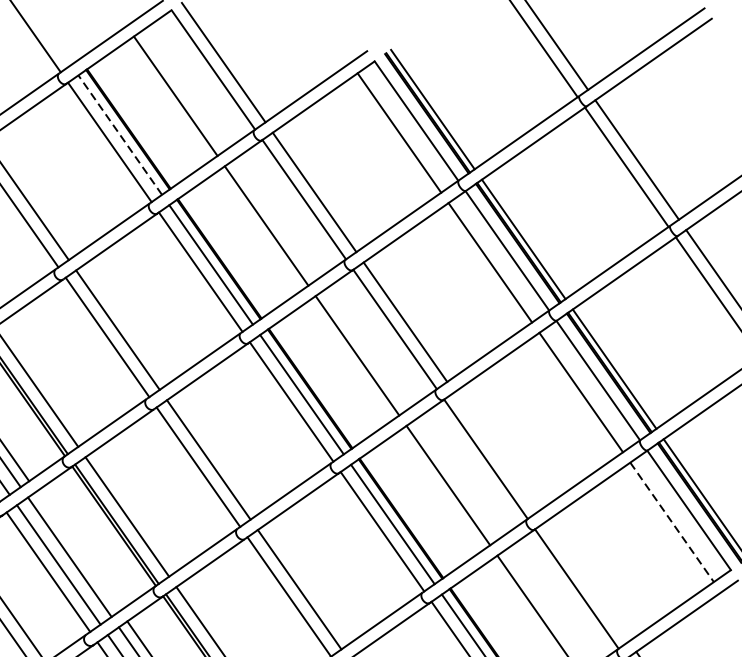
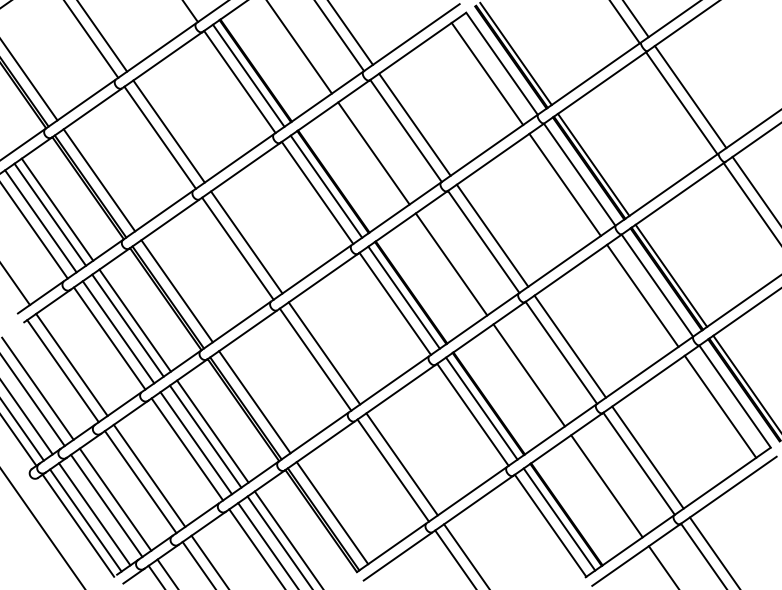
line: (119, 134) -> (248, 75), dashed -> solid
line: (496, 451) -> (570, 346), added
line: (672, 523) -> (720, 407), dashed -> solid
line: (77, 551) -> (212, 431), added
line: (586, 581) -> (647, 457), added

